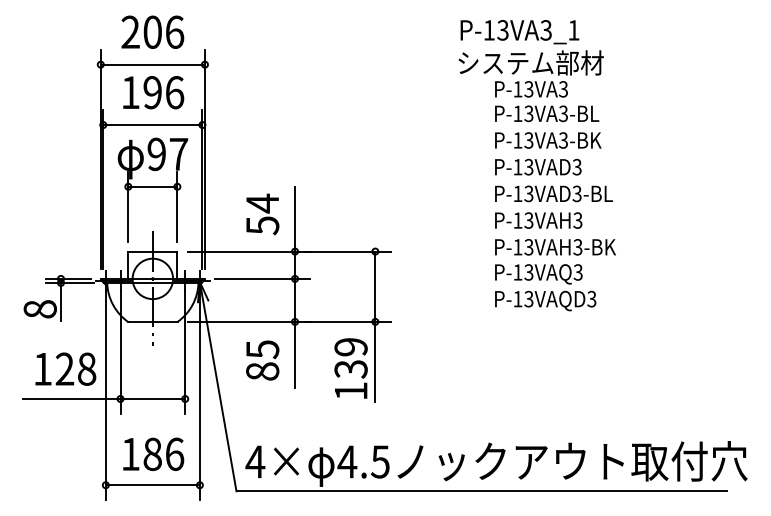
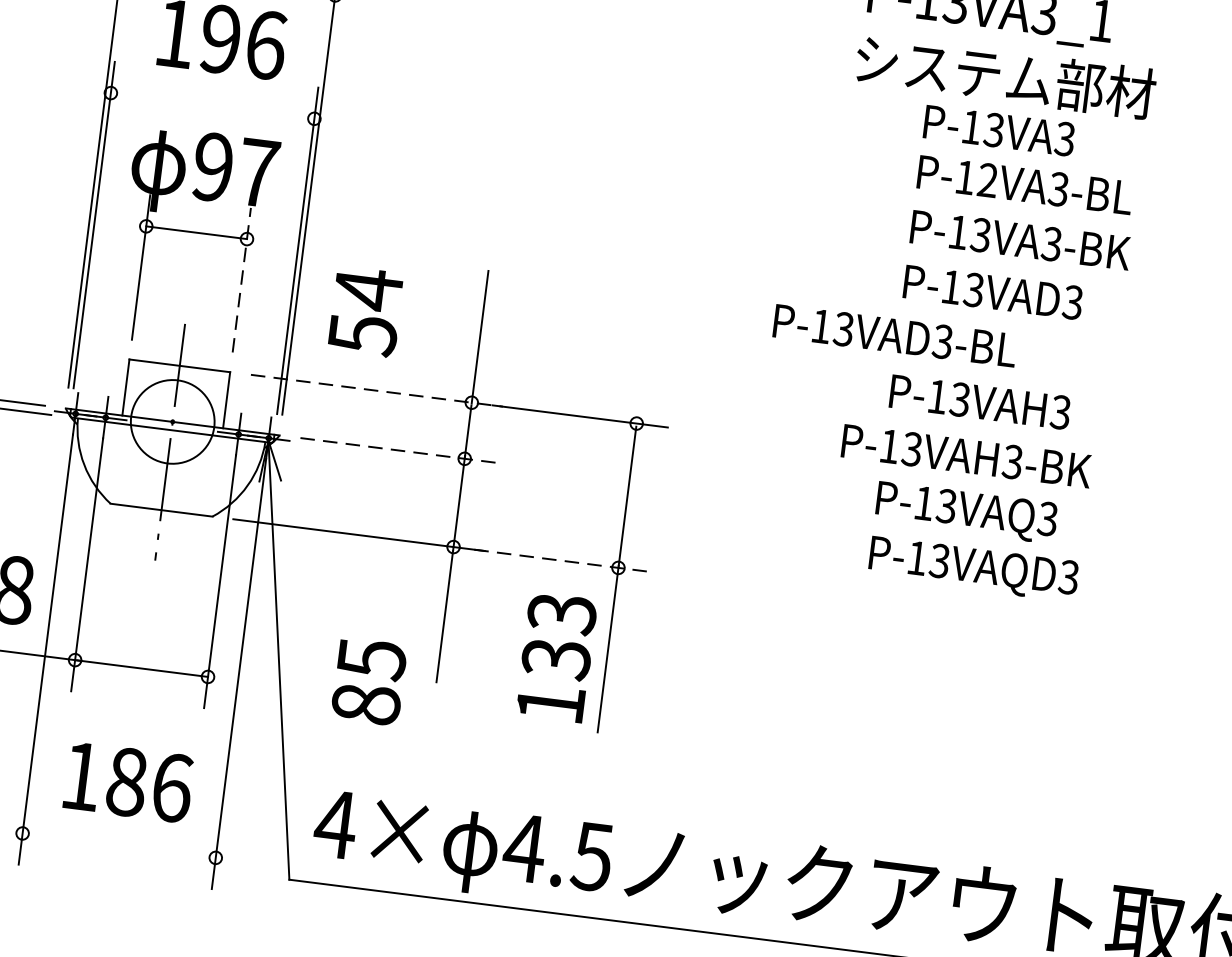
text: (528, 114) -> (986, 181), P-13VA3-BL -> P-12VA3-BL
line: (152, 125) -> (211, 106), removed
text: (553, 193) -> (894, 334), moved
line: (177, 206) -> (242, 279), solid -> dashed
text: (262, 214) -> (365, 311), moved
text: (555, 247) -> (966, 456), moved
line: (249, 251) -> (378, 390), solid -> dashed
line: (262, 278) -> (397, 449), solid -> dashed
line: (347, 321) -> (561, 559), solid -> dashed
text: (350, 347) -> (560, 614), 139 -> 133
text: (262, 360) -> (368, 681), moved
line: (152, 485) -> (118, 846), removed

